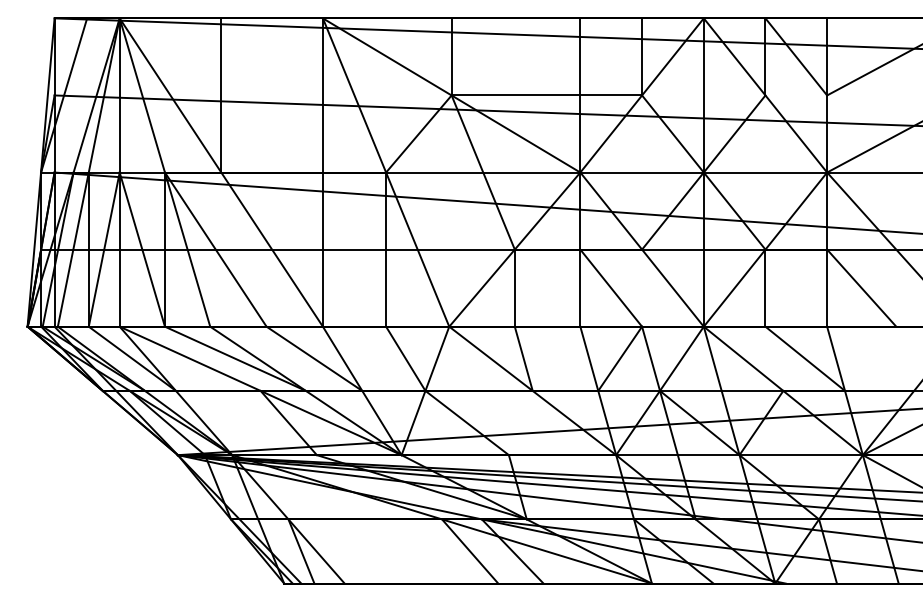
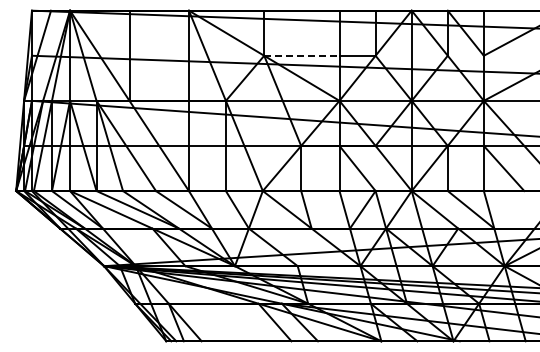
line: (515, 94) -> (301, 55), solid -> dashed

